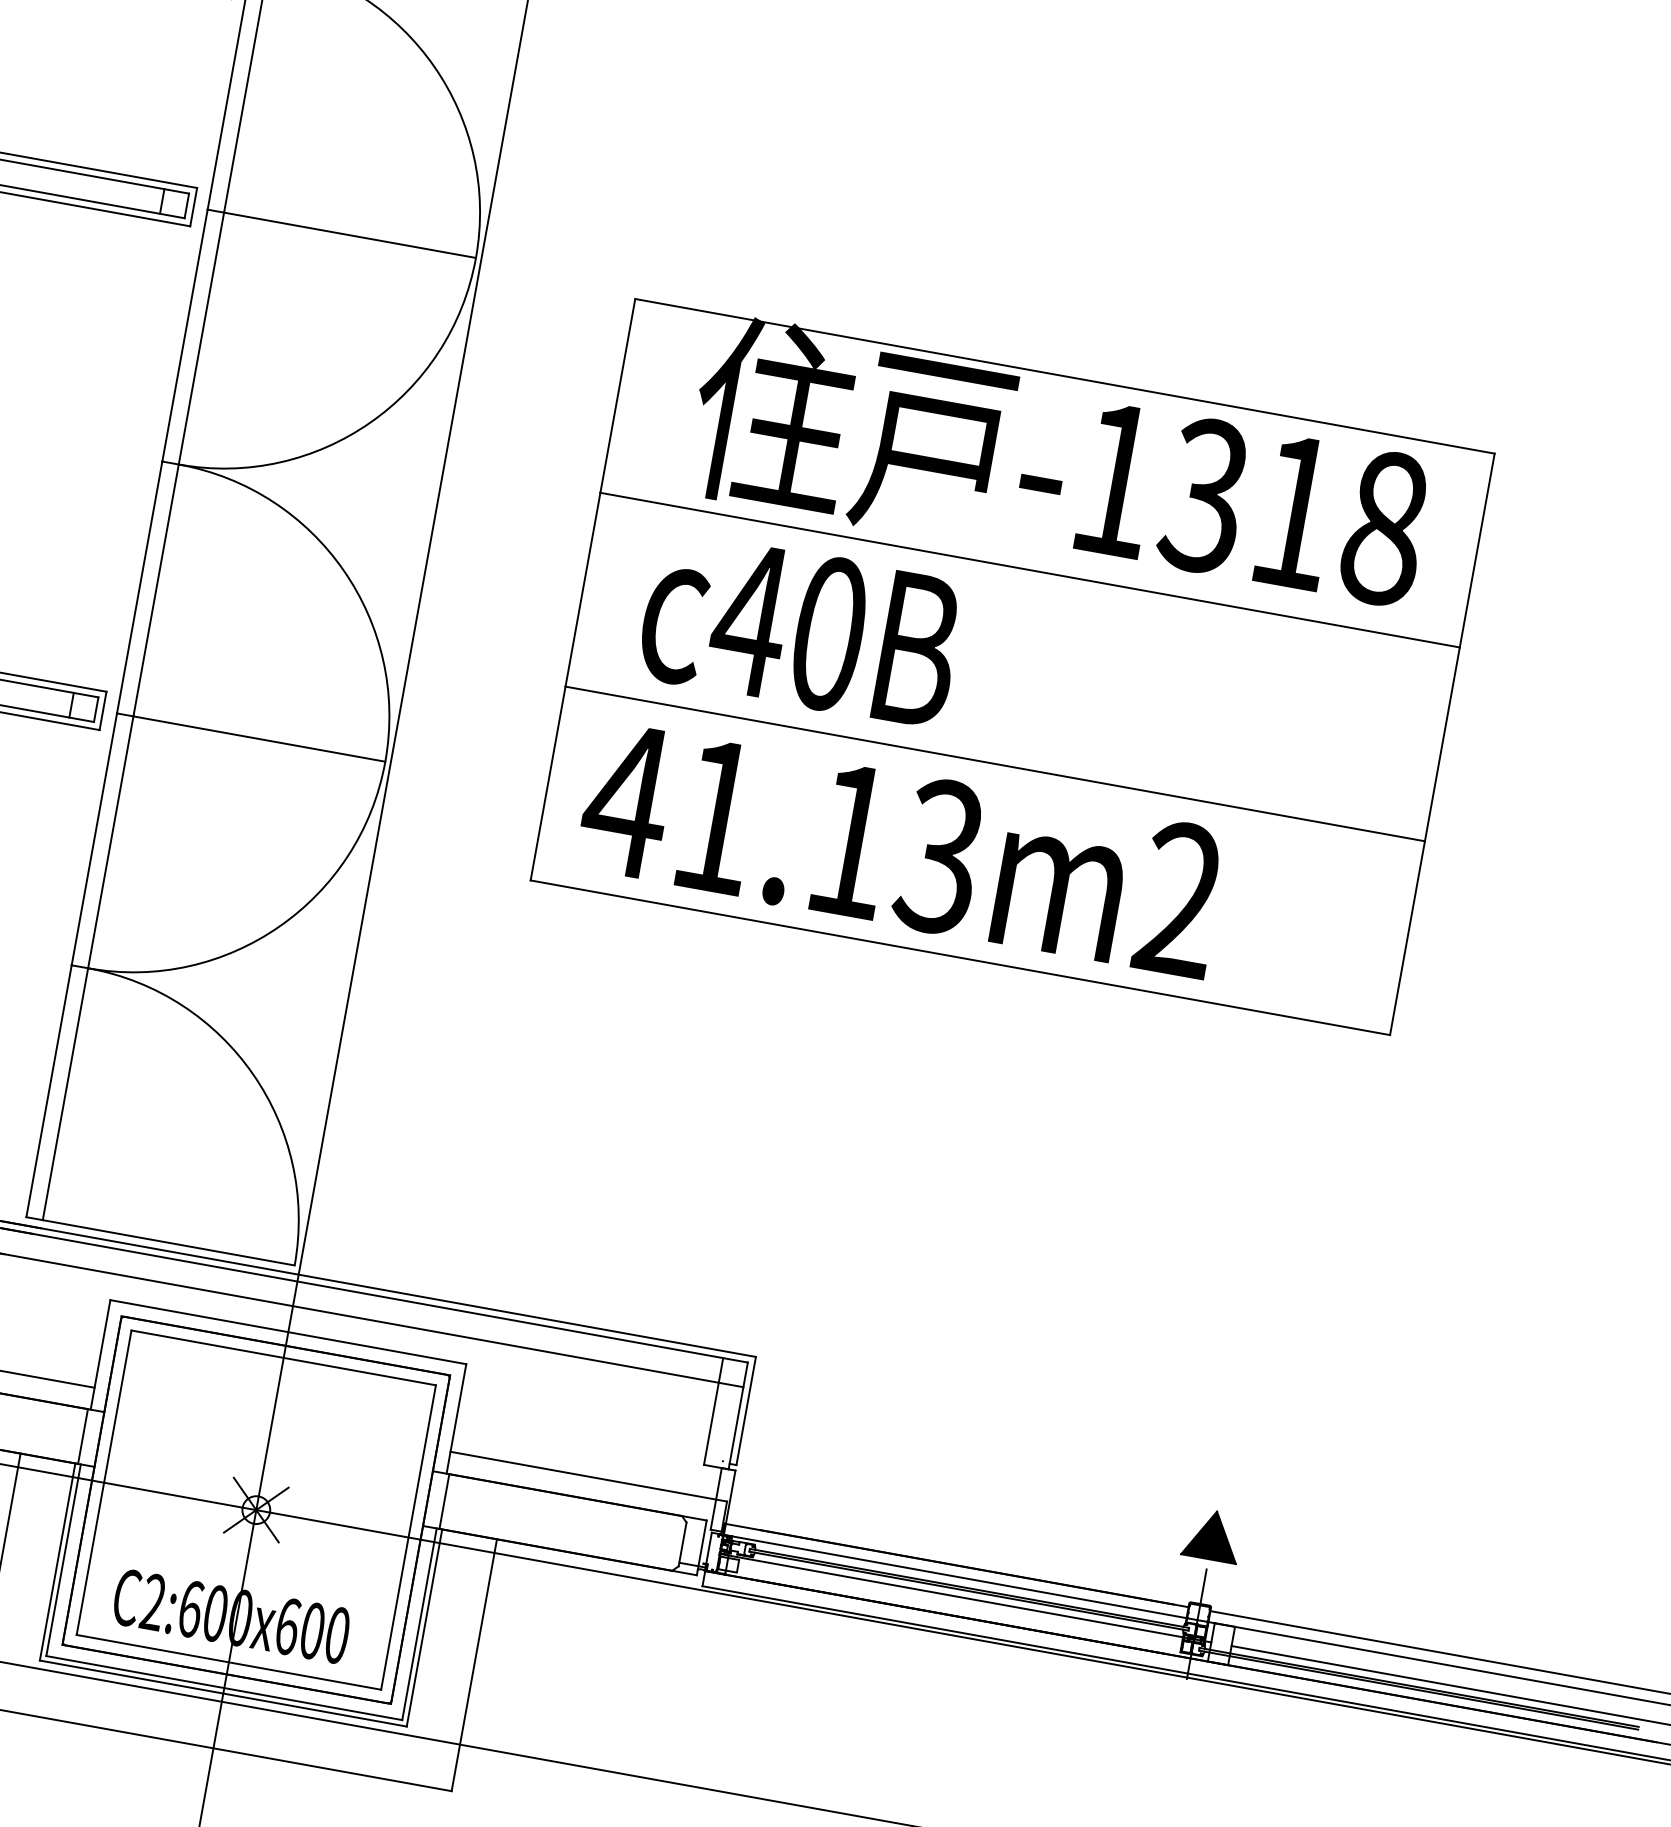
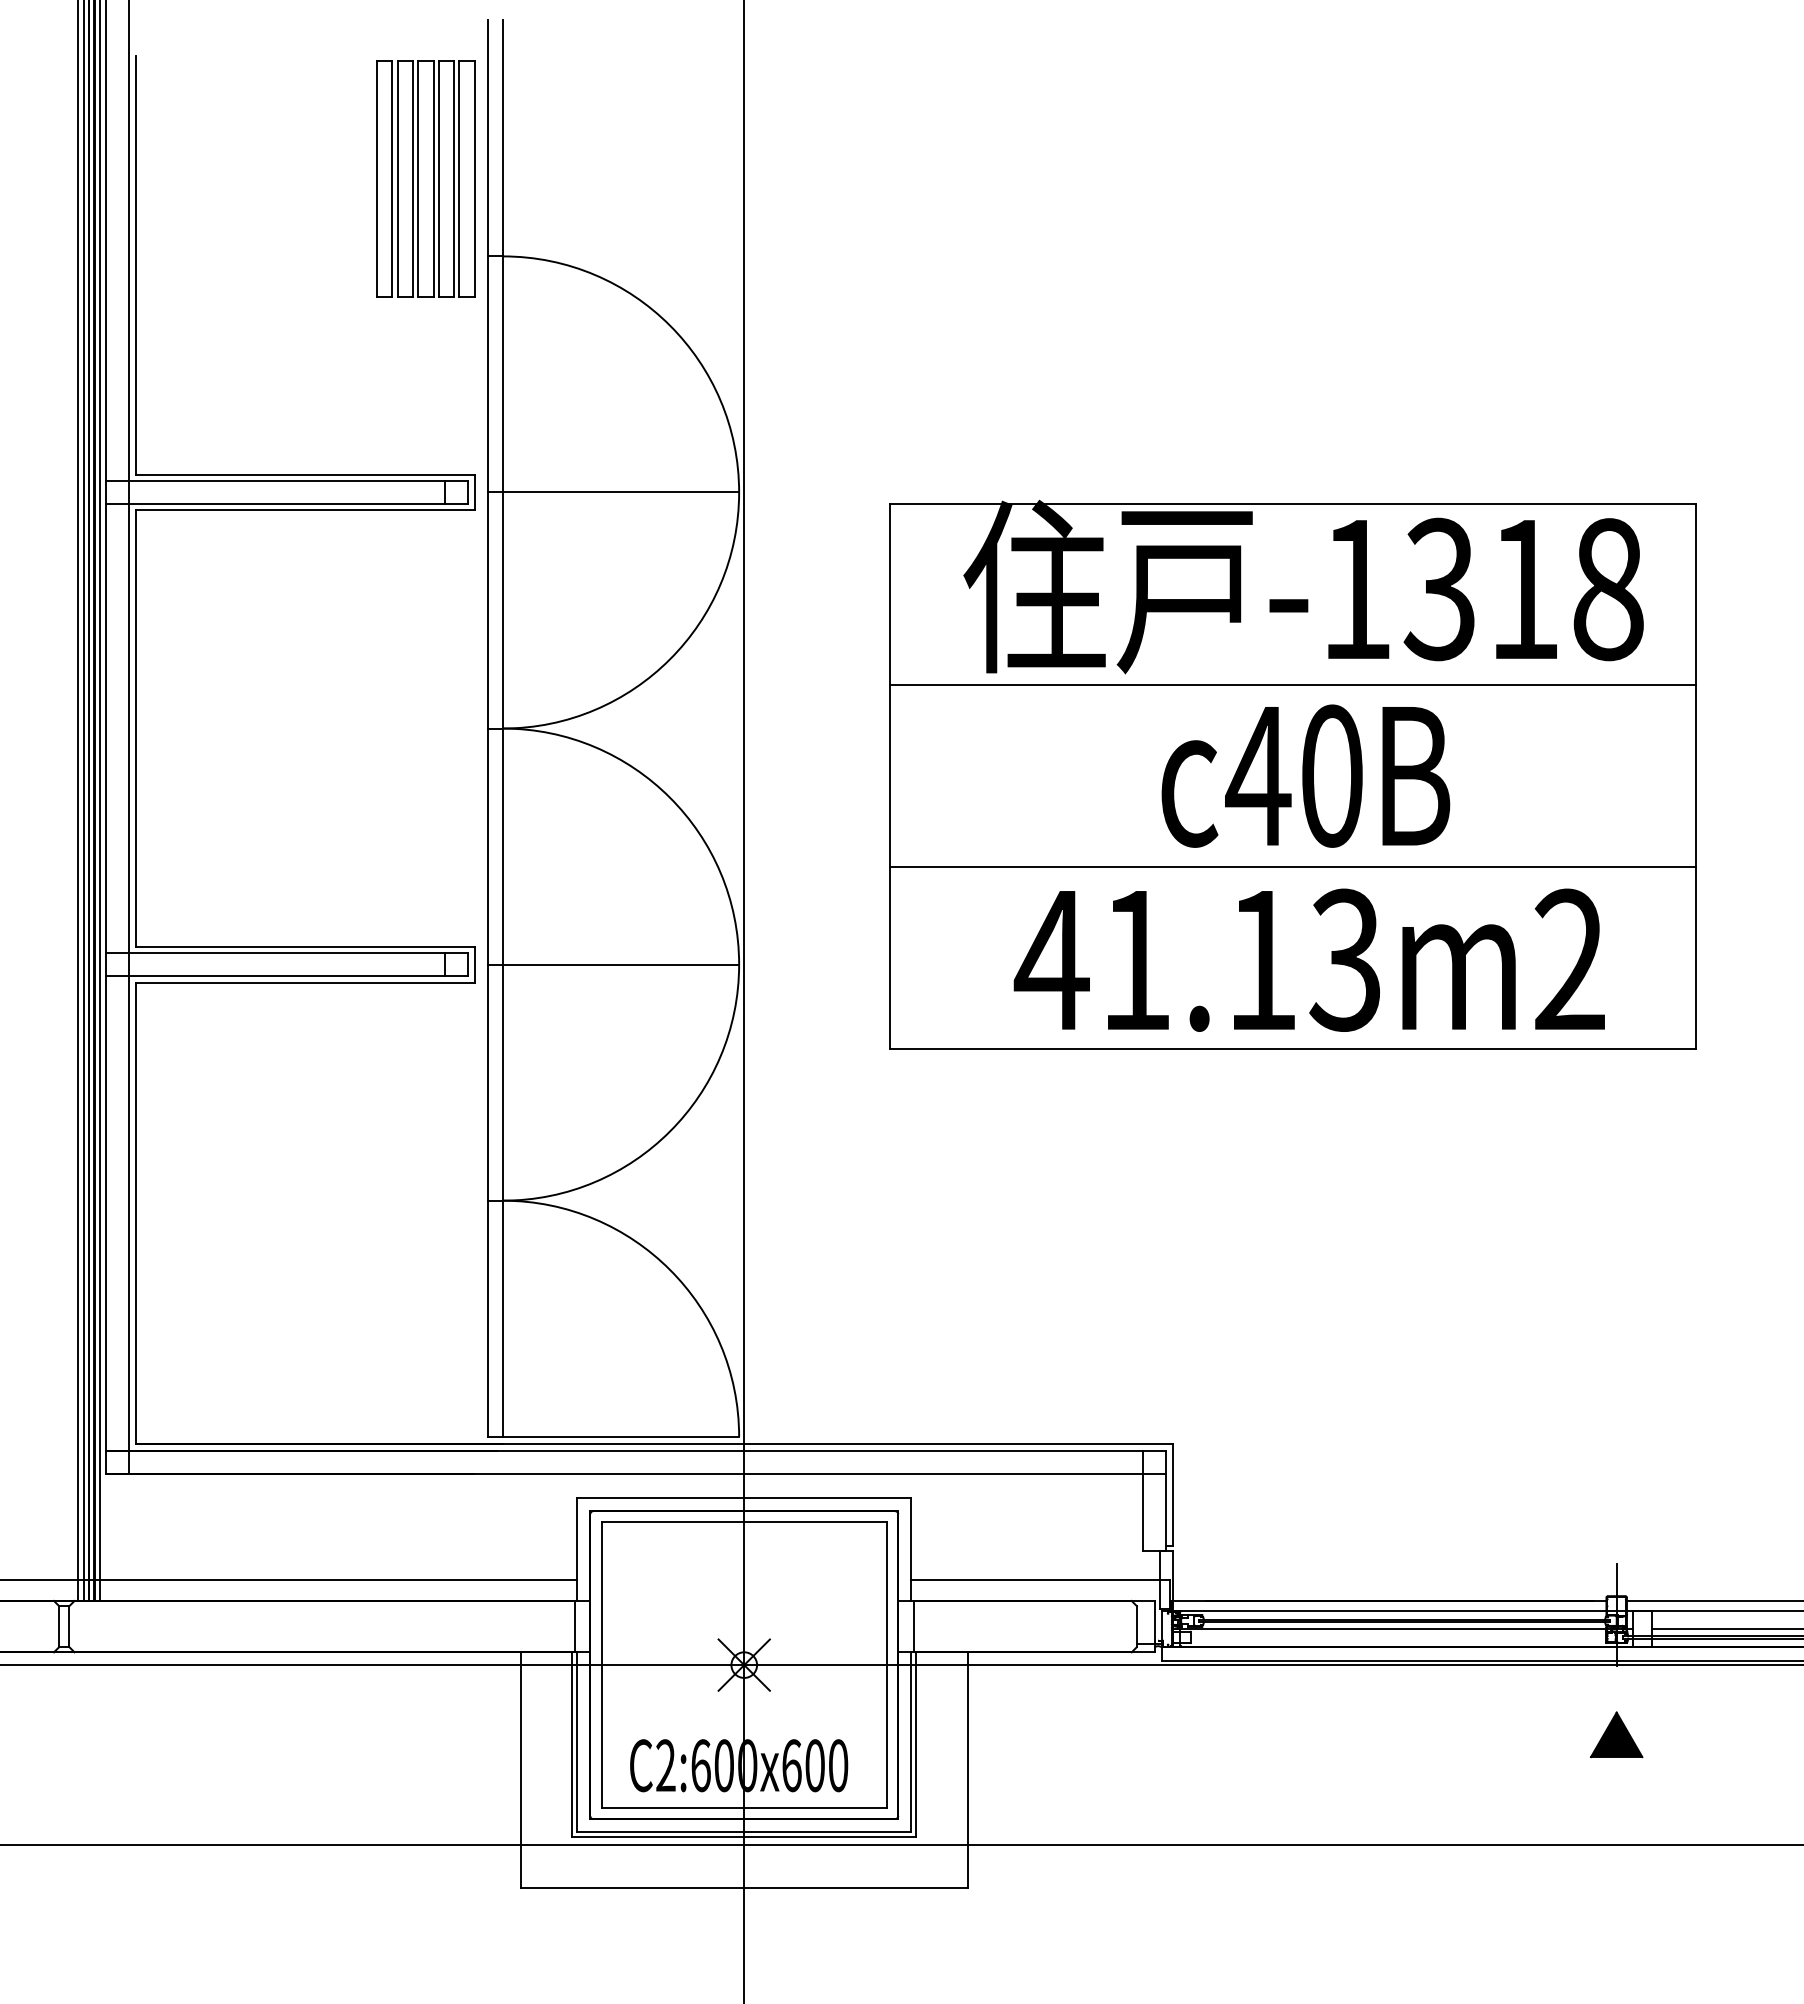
text: (800, 628) -> (1305, 775), moved
text: (900, 848) -> (1308, 959), moved
part: (1212, 1534) -> (1616, 1734), moved

